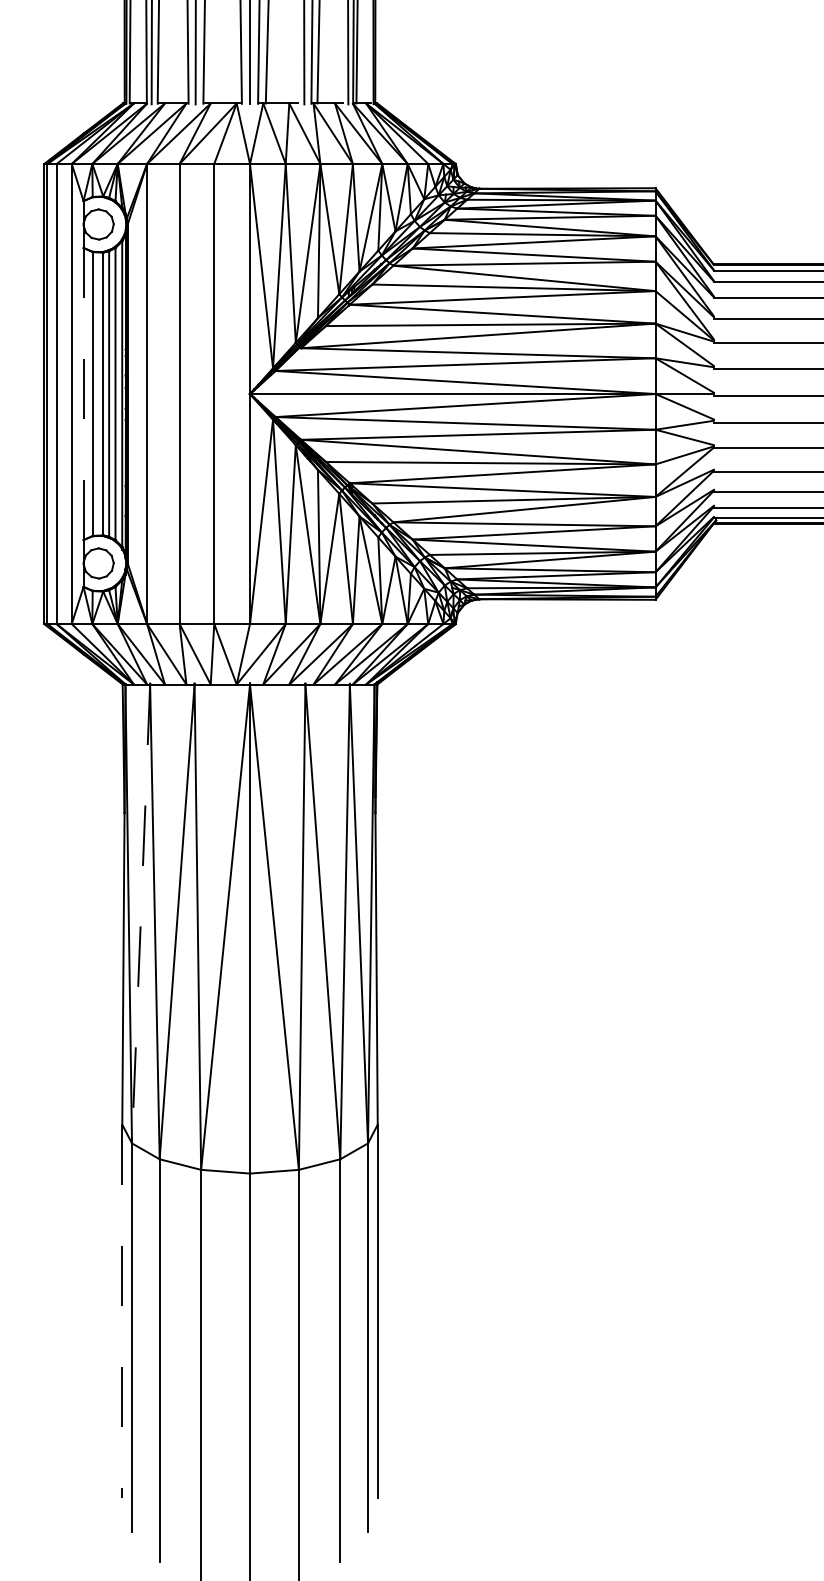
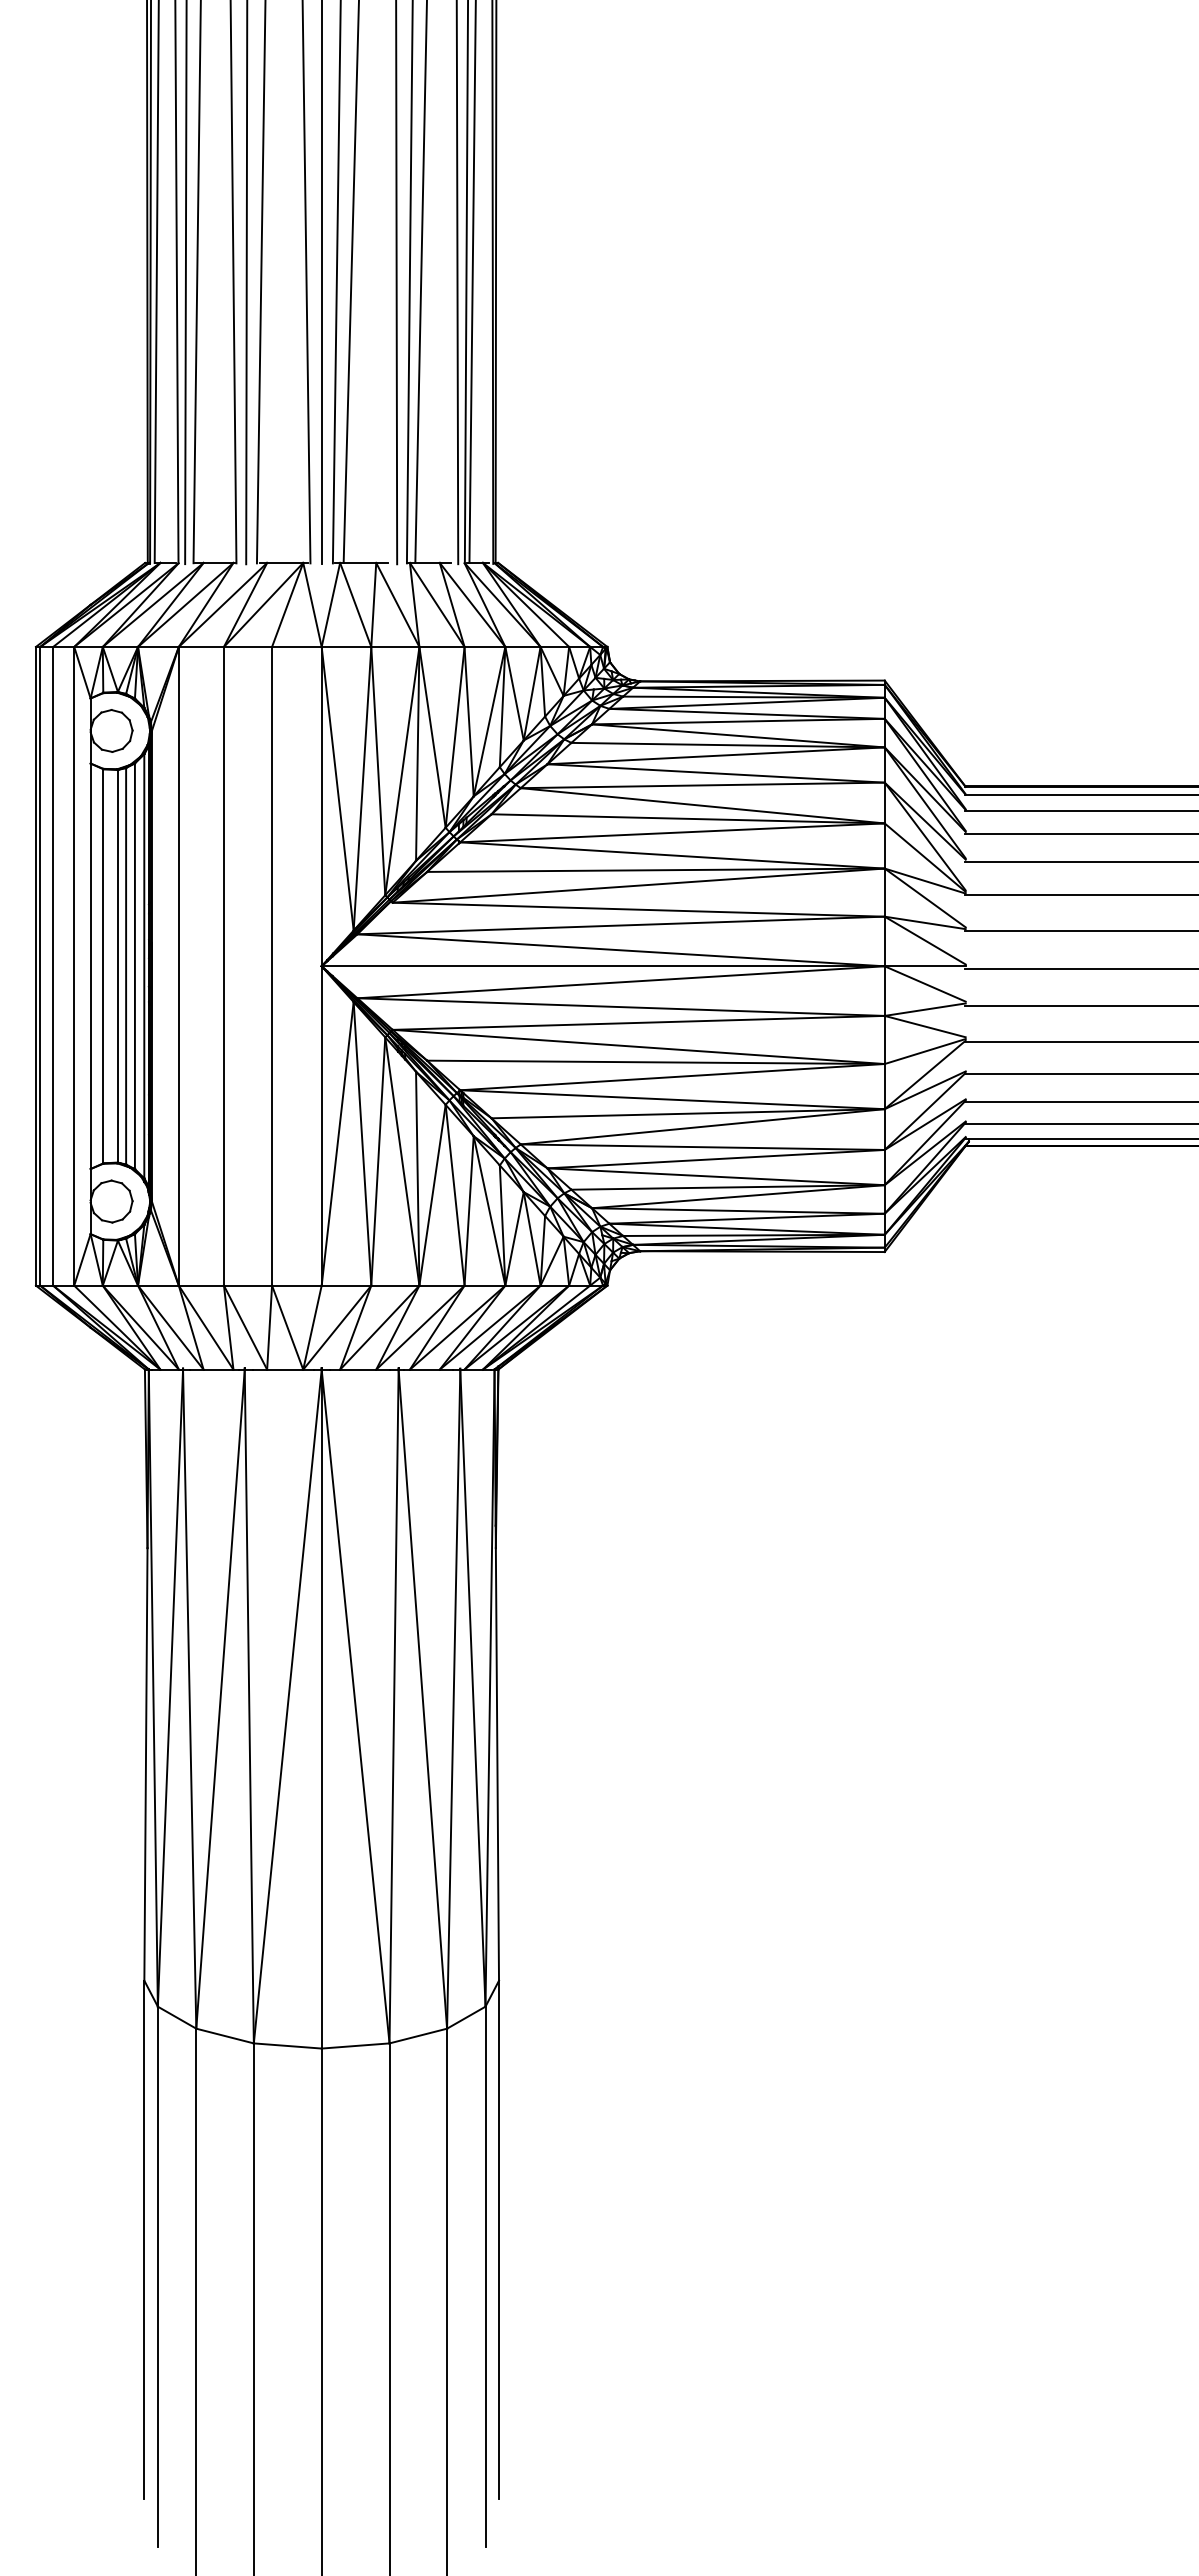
line: (83, 394) -> (90, 966), dashed -> solid
line: (141, 914) -> (170, 1688), dashed -> solid
line: (122, 1311) -> (144, 2239), dashed -> solid

